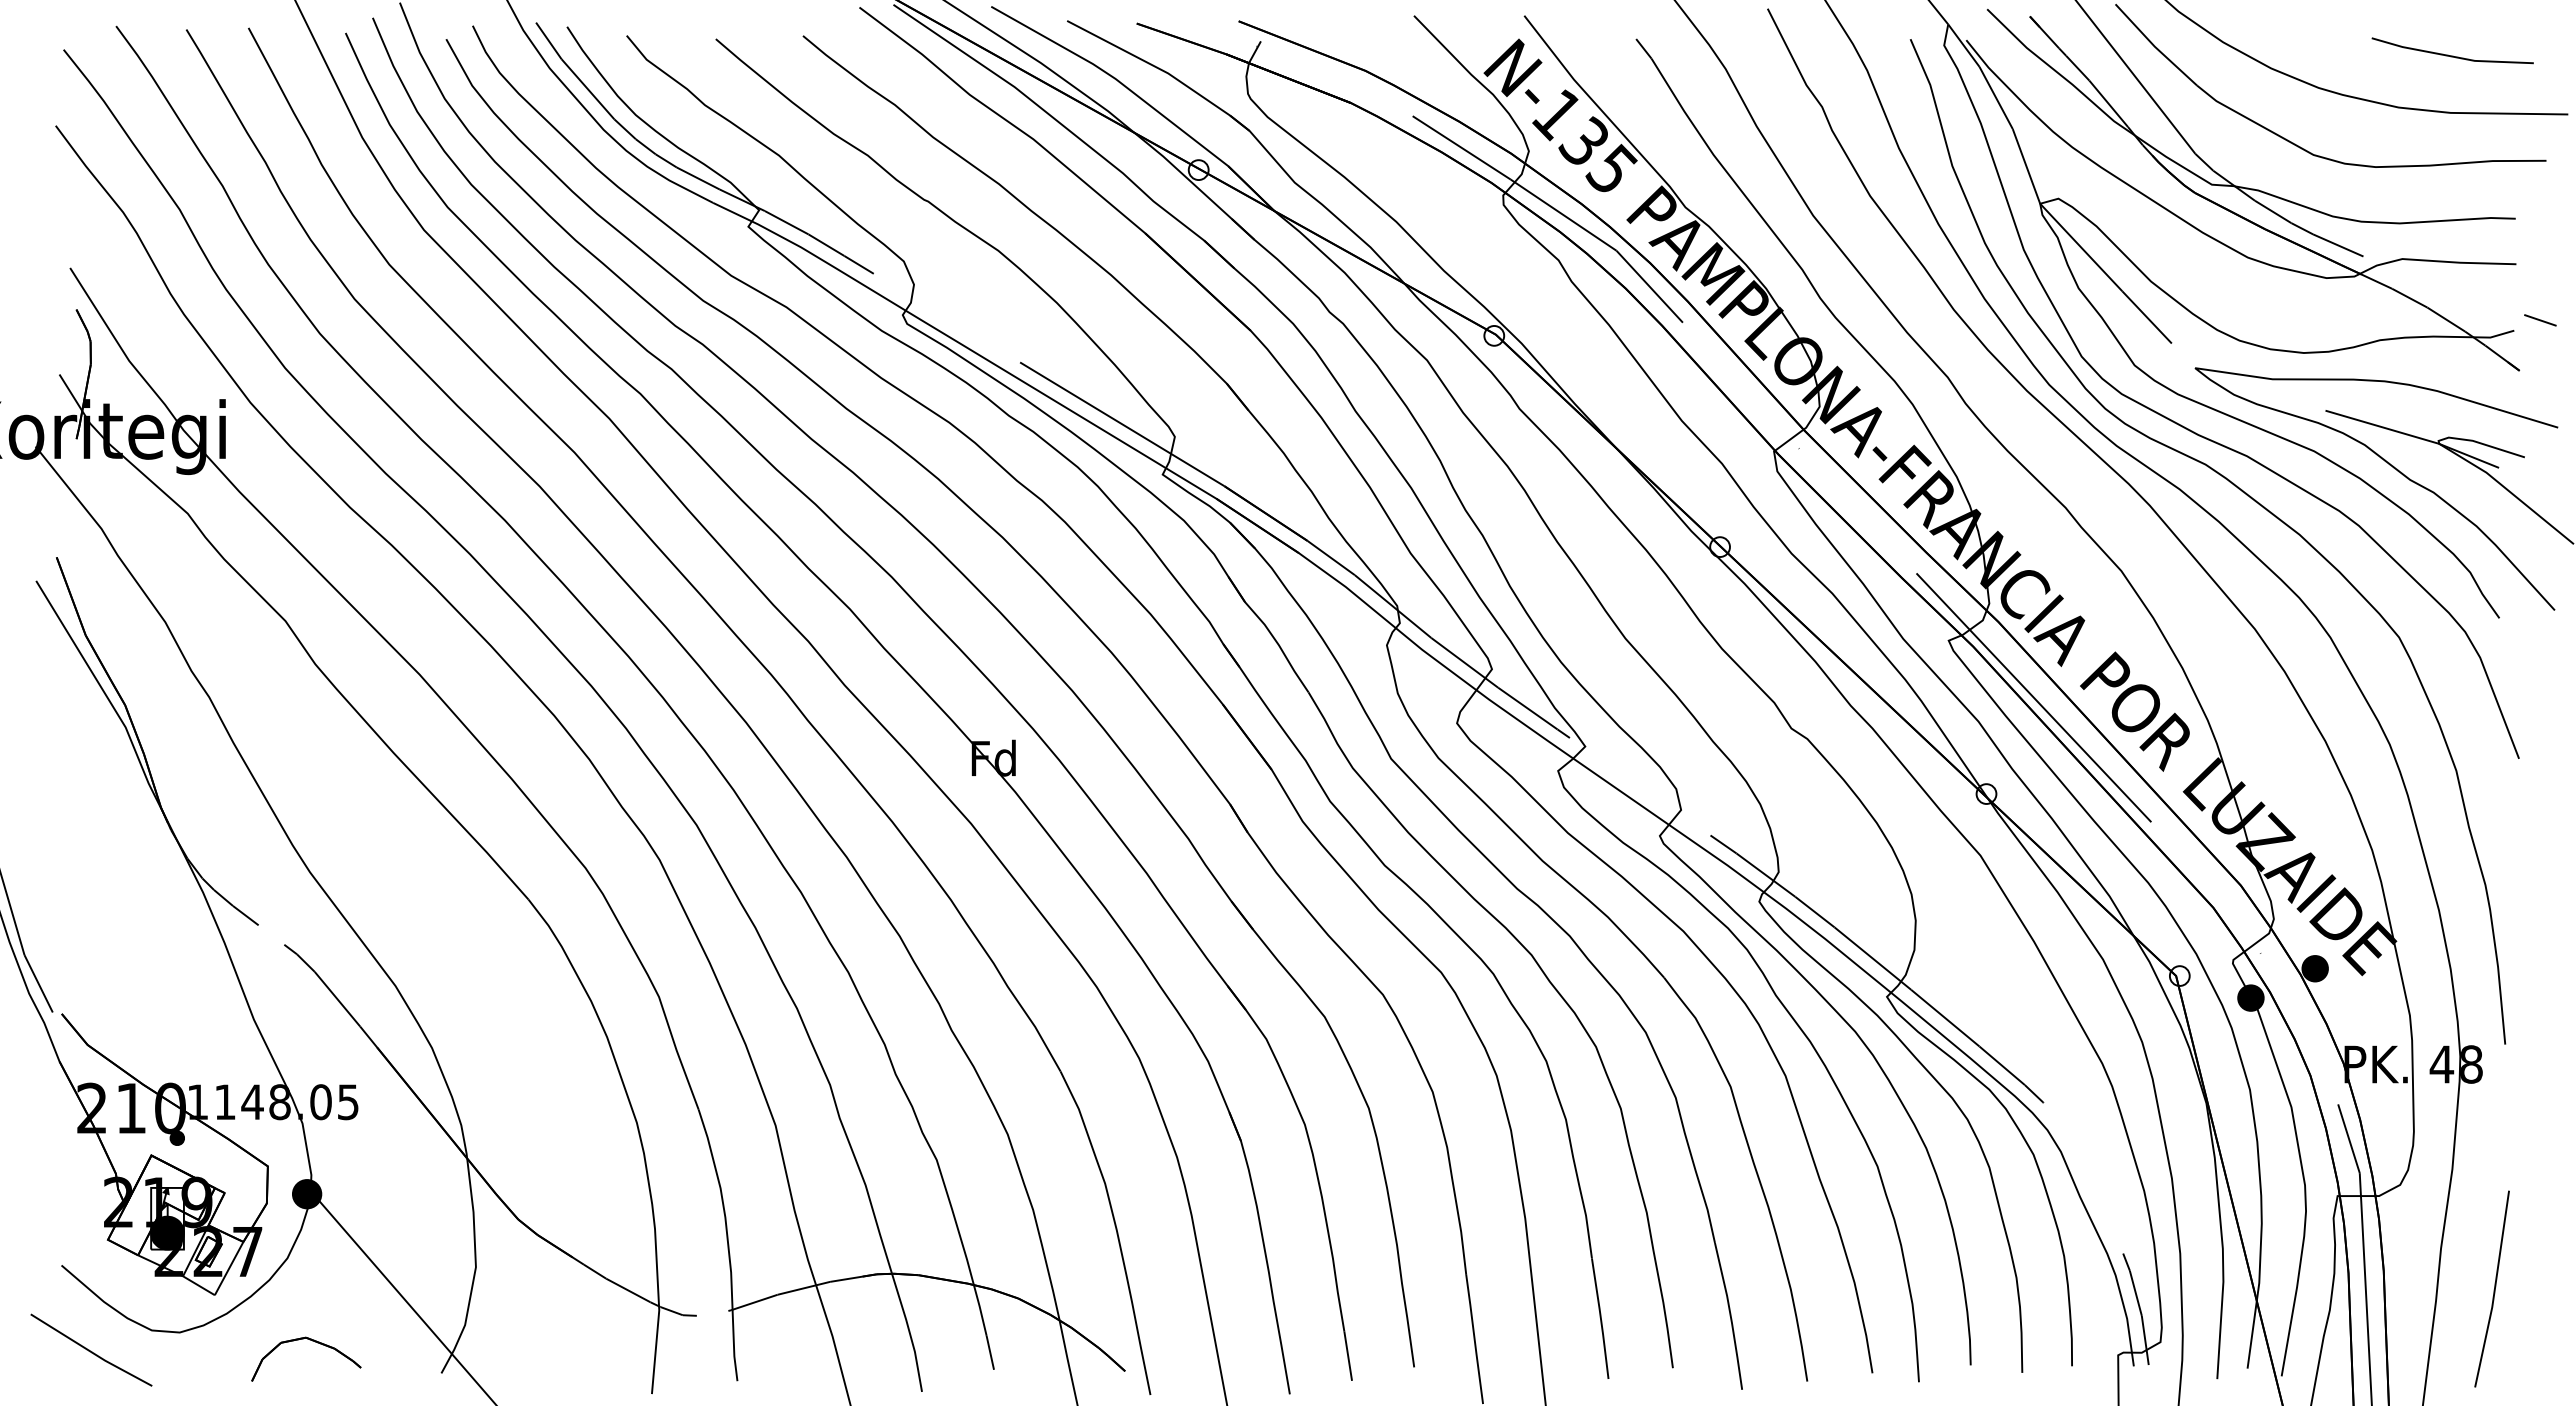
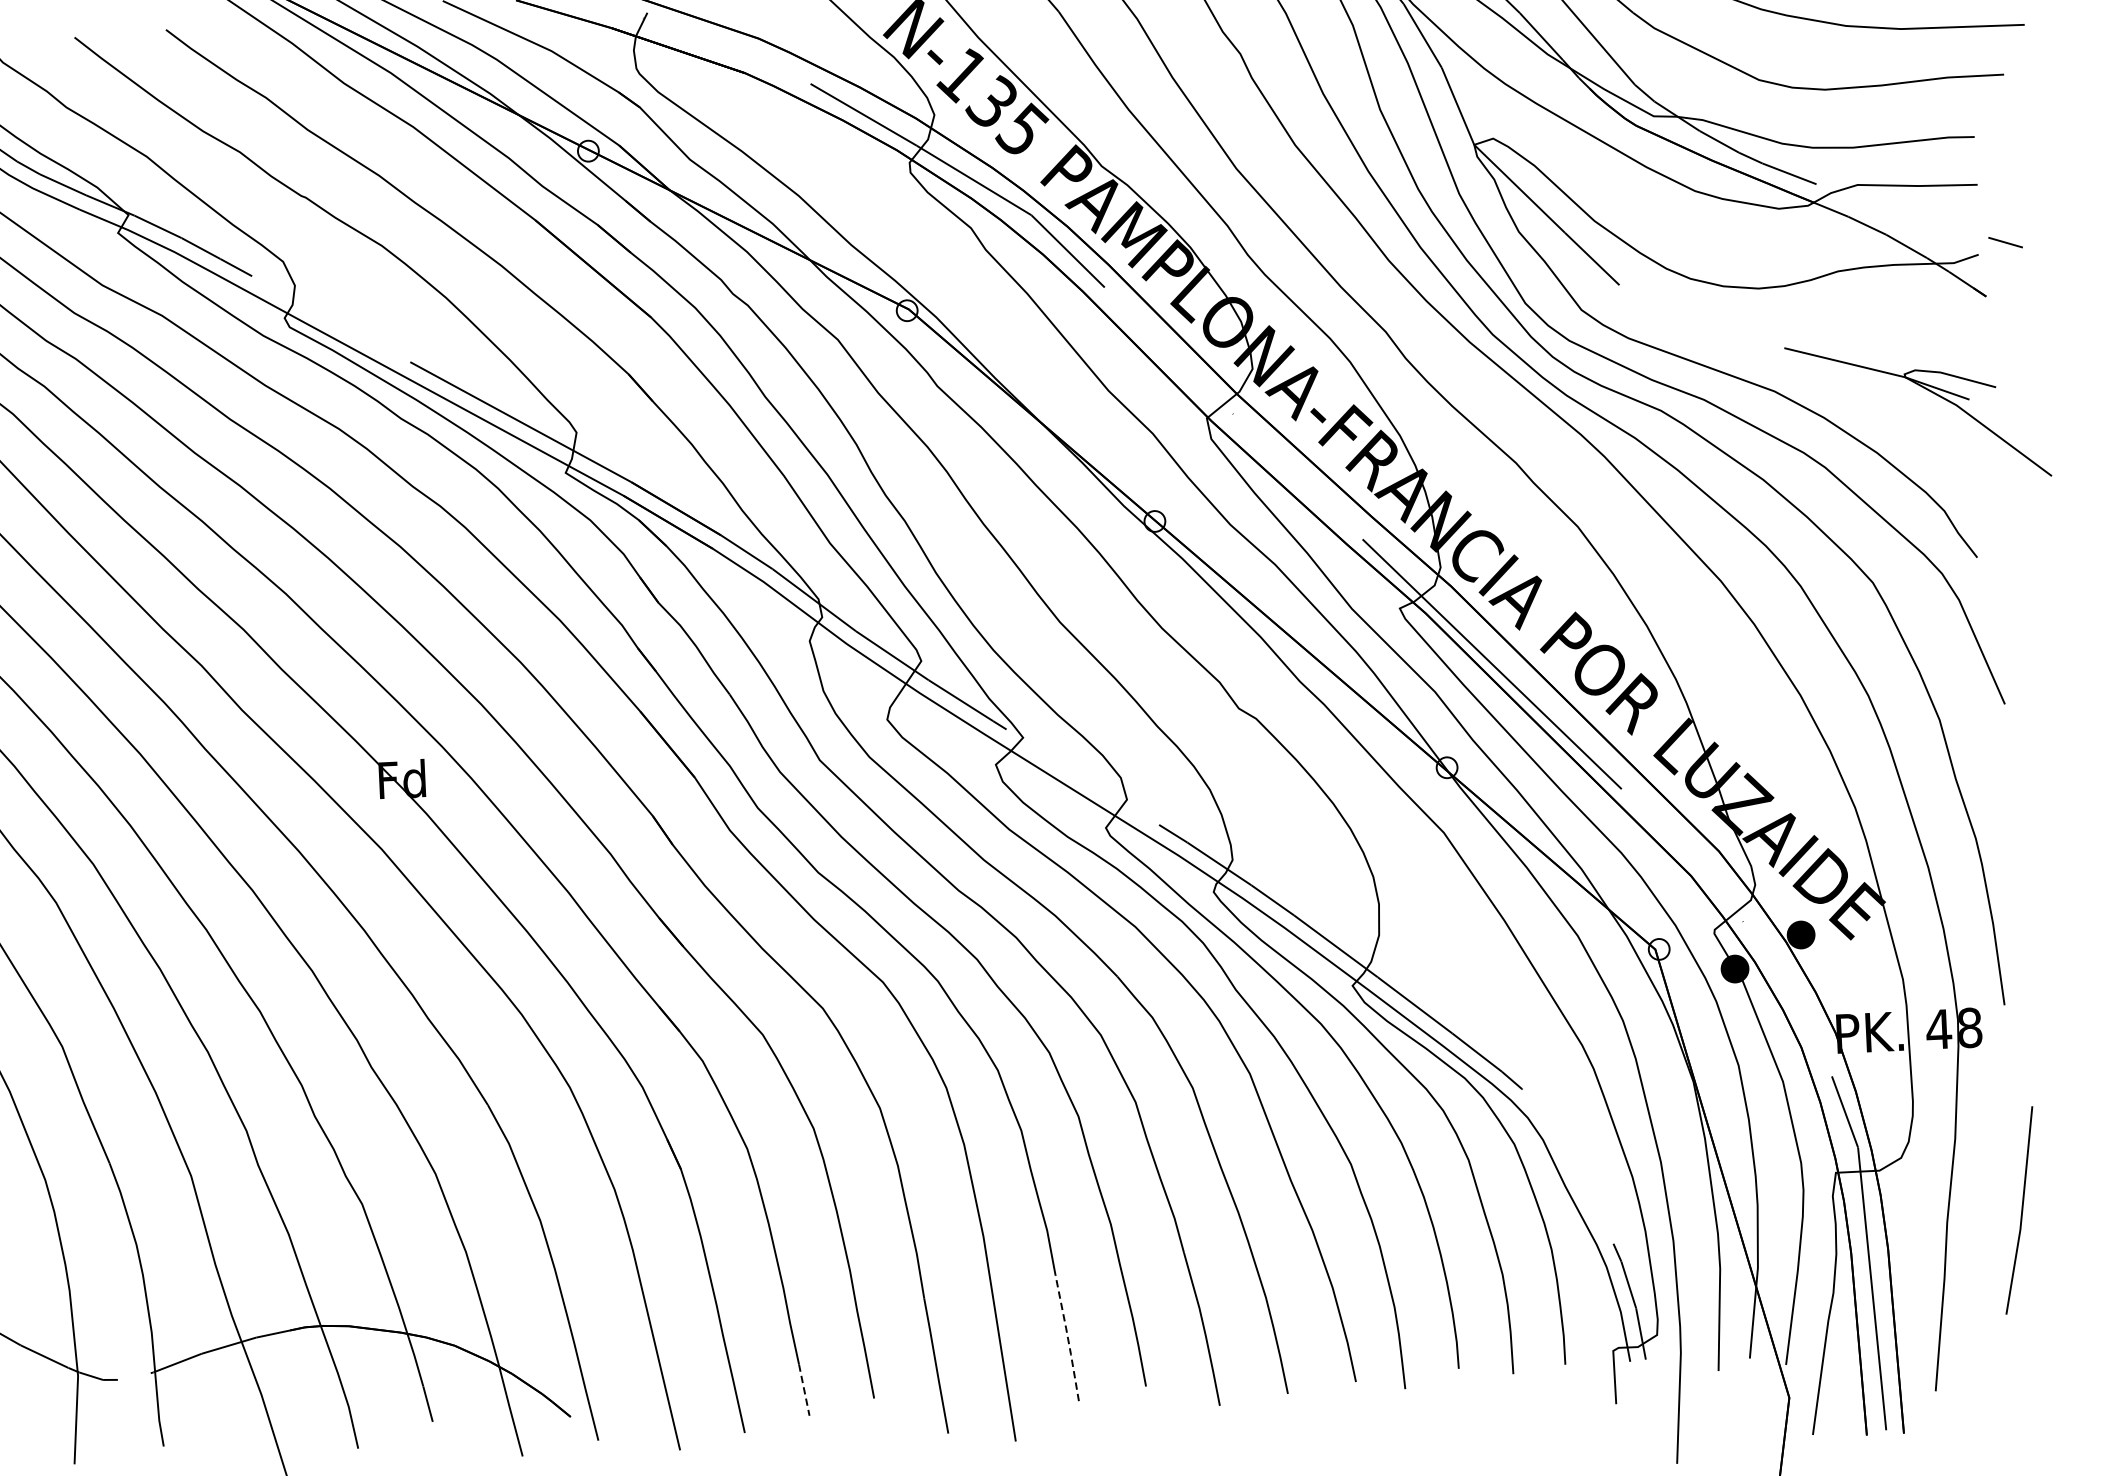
curve: (2394, 469) -> (1859, 406), removed
line: (2493, 1289) -> (2020, 1210), moved
line: (1600, 1317) -> (1067, 1336), solid -> dashed
line: (1348, 1356) -> (804, 1390), solid -> dashed

